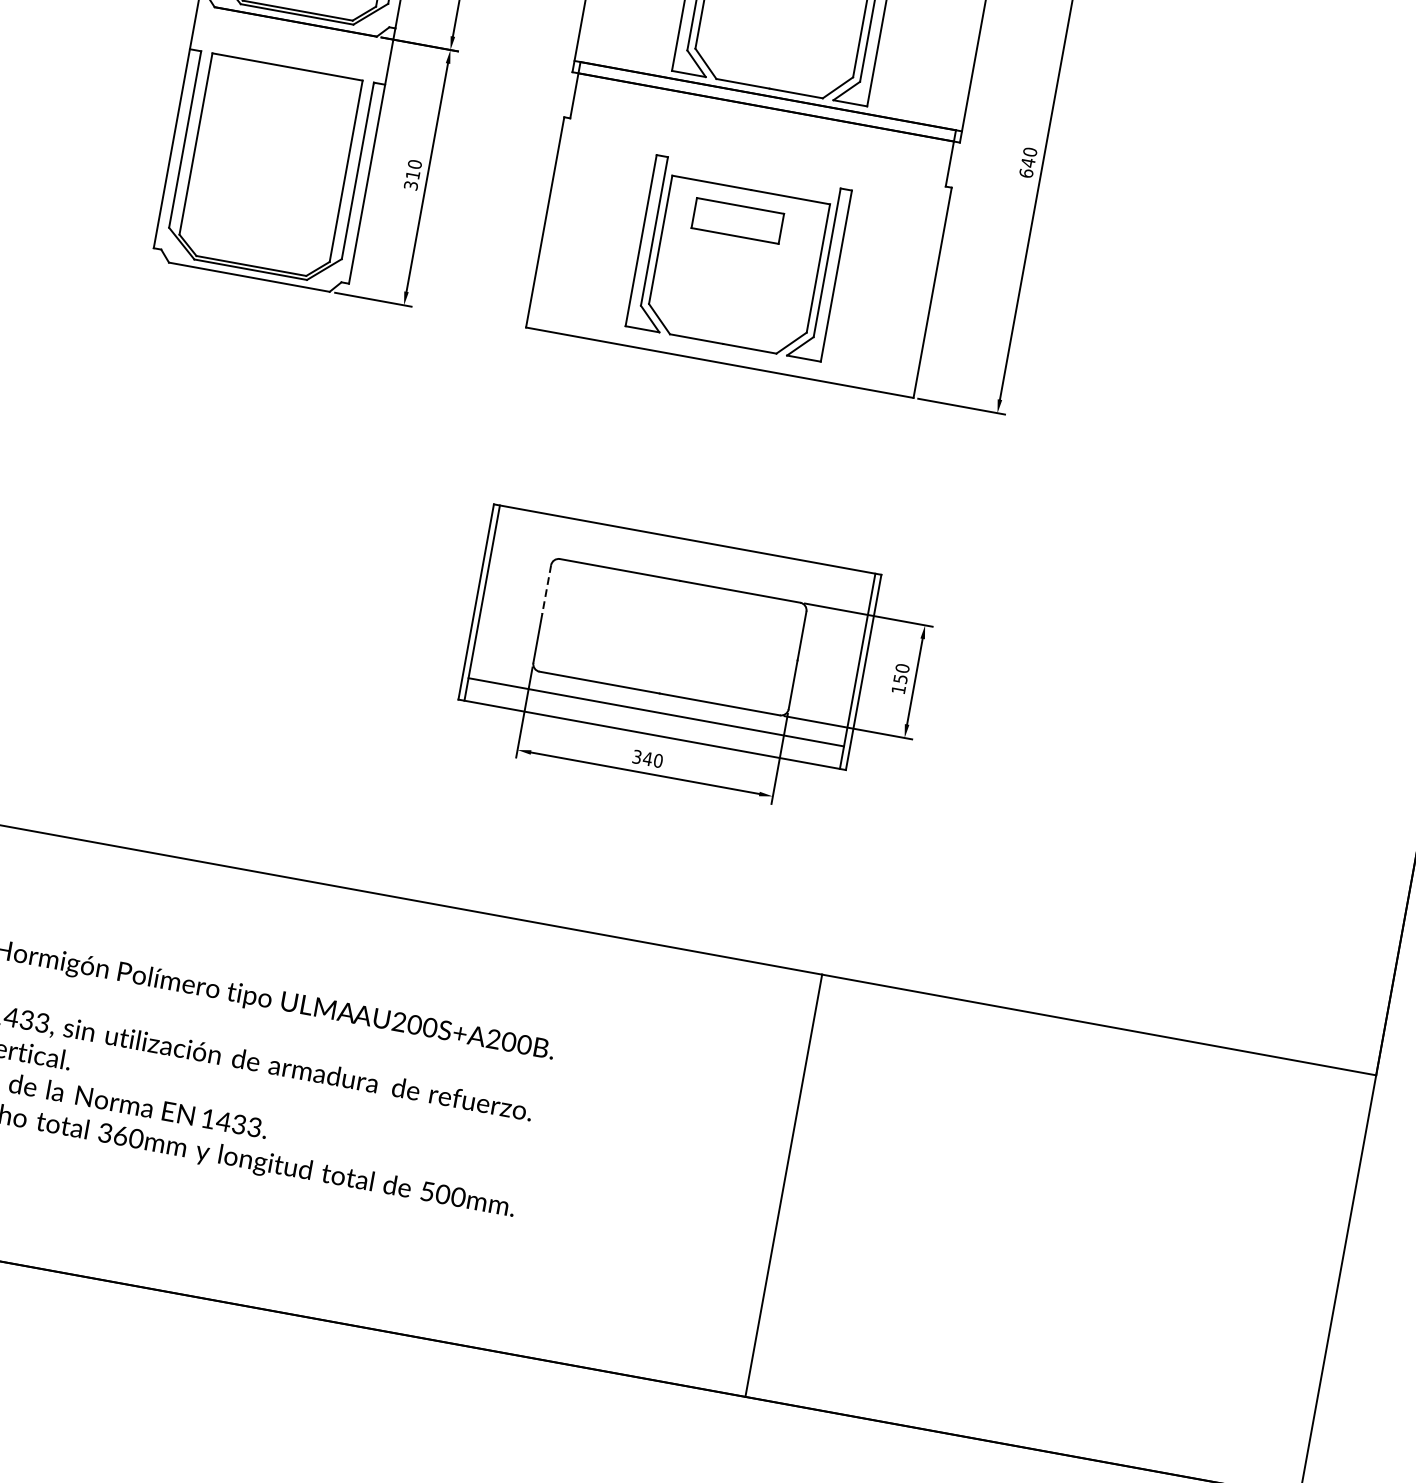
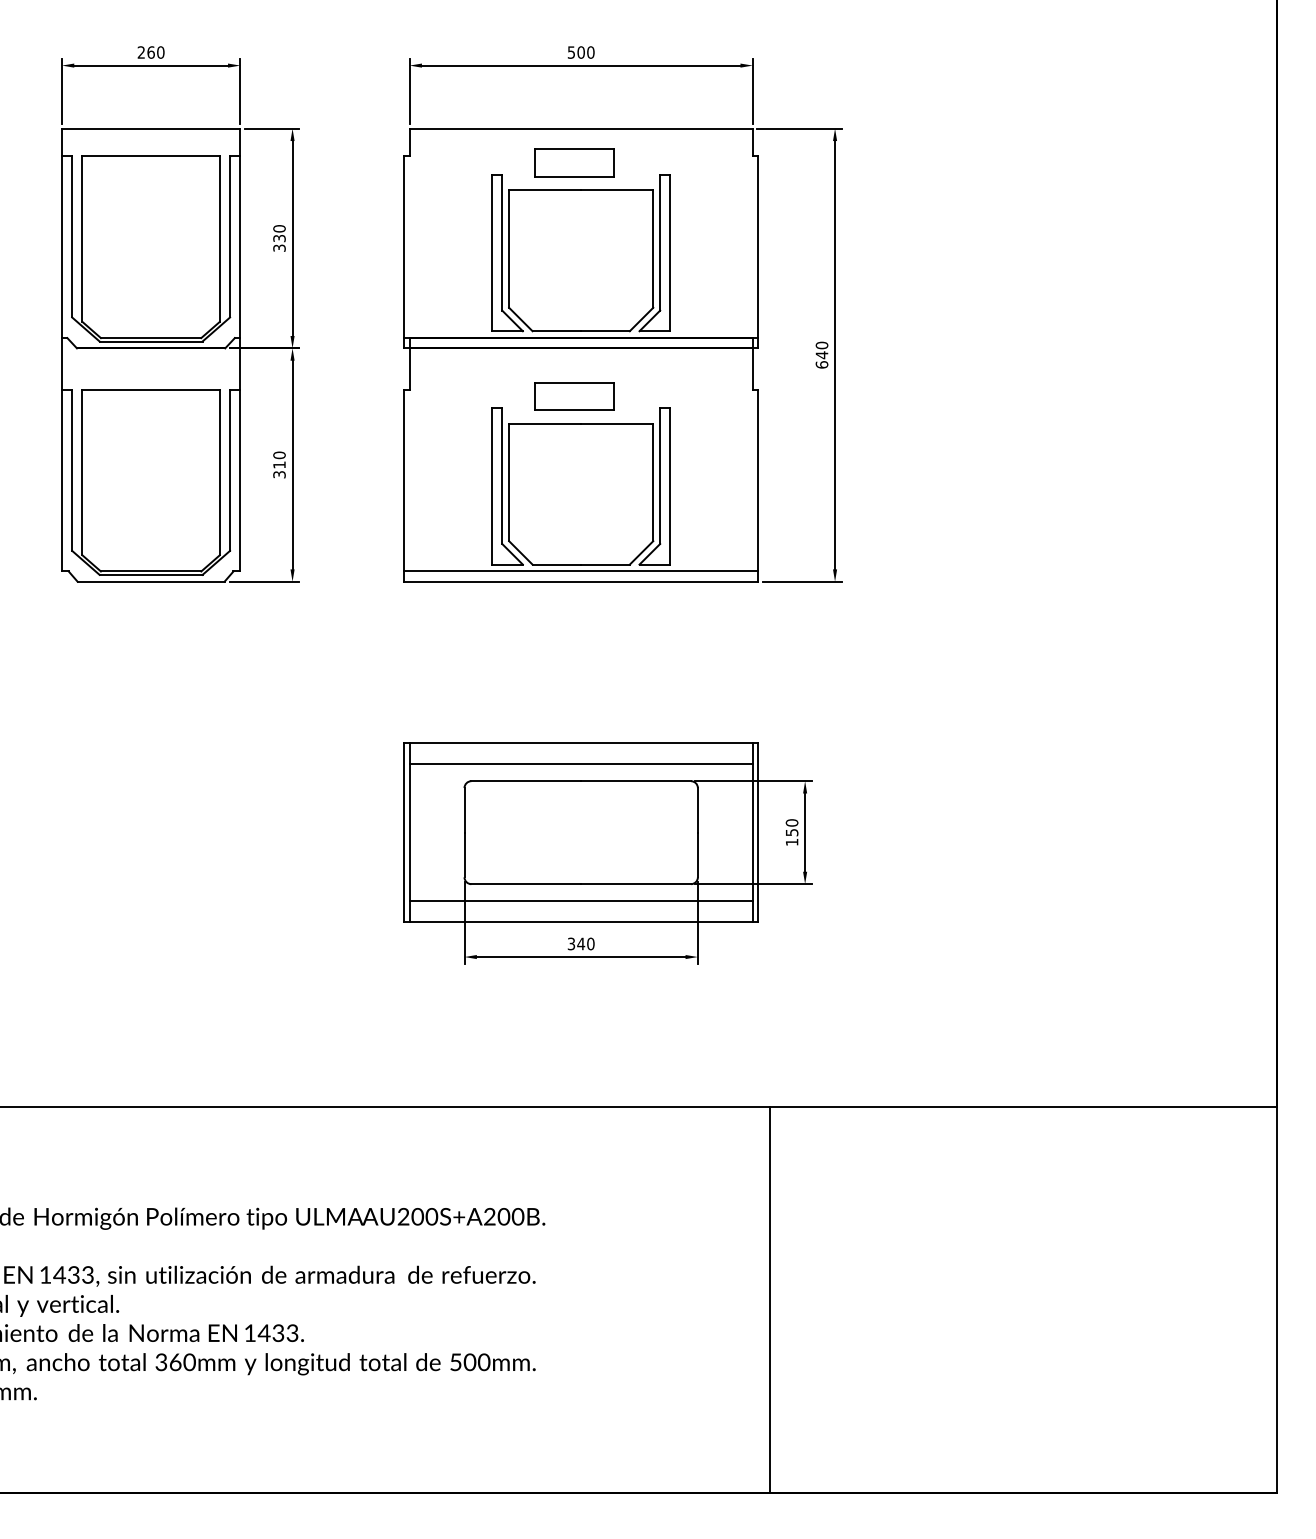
part: (737, 221) -> (574, 396), moved
line: (722, 351) -> (581, 571), added
line: (682, 562) -> (580, 764), added
line: (546, 589) -> (464, 810), dashed -> solid

